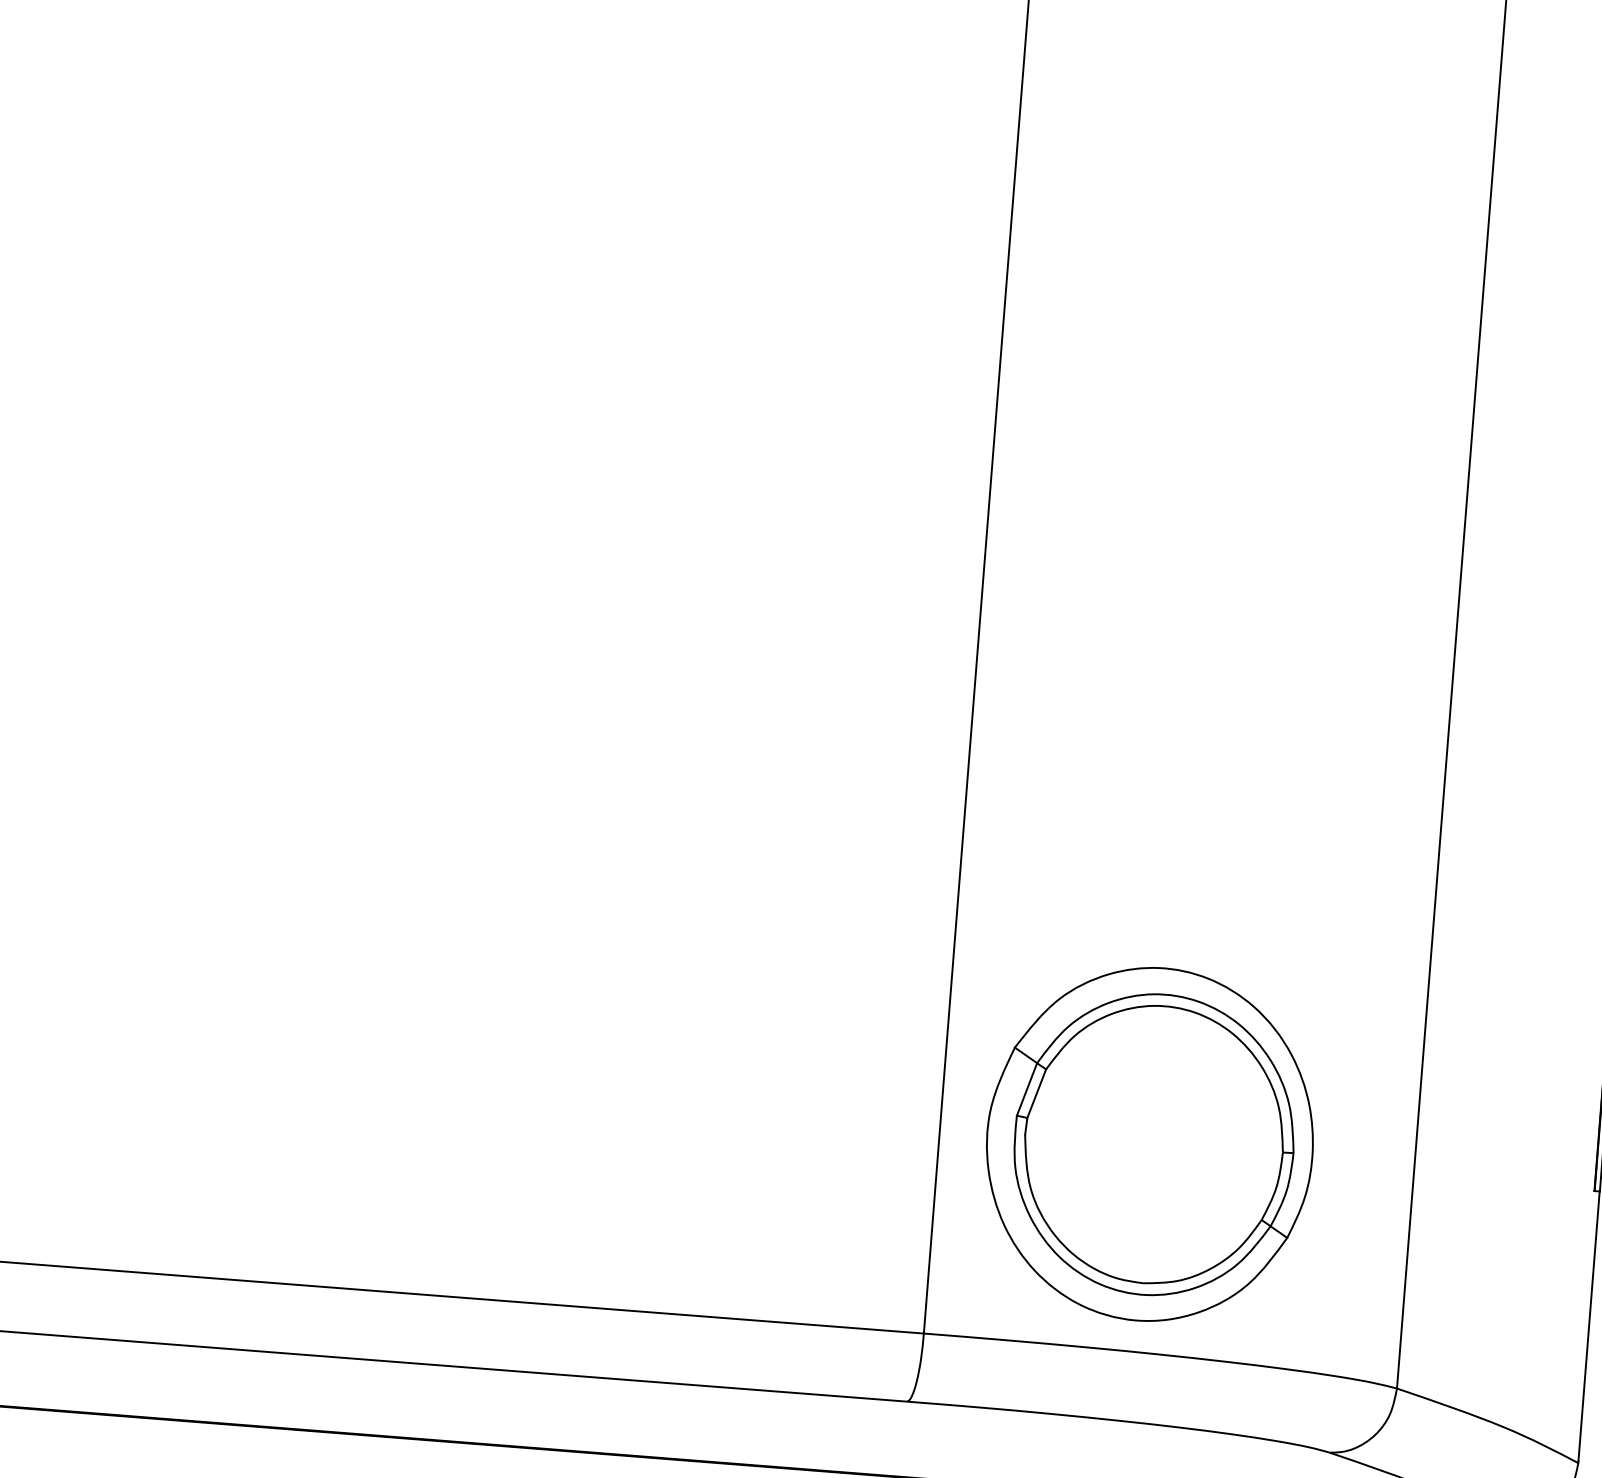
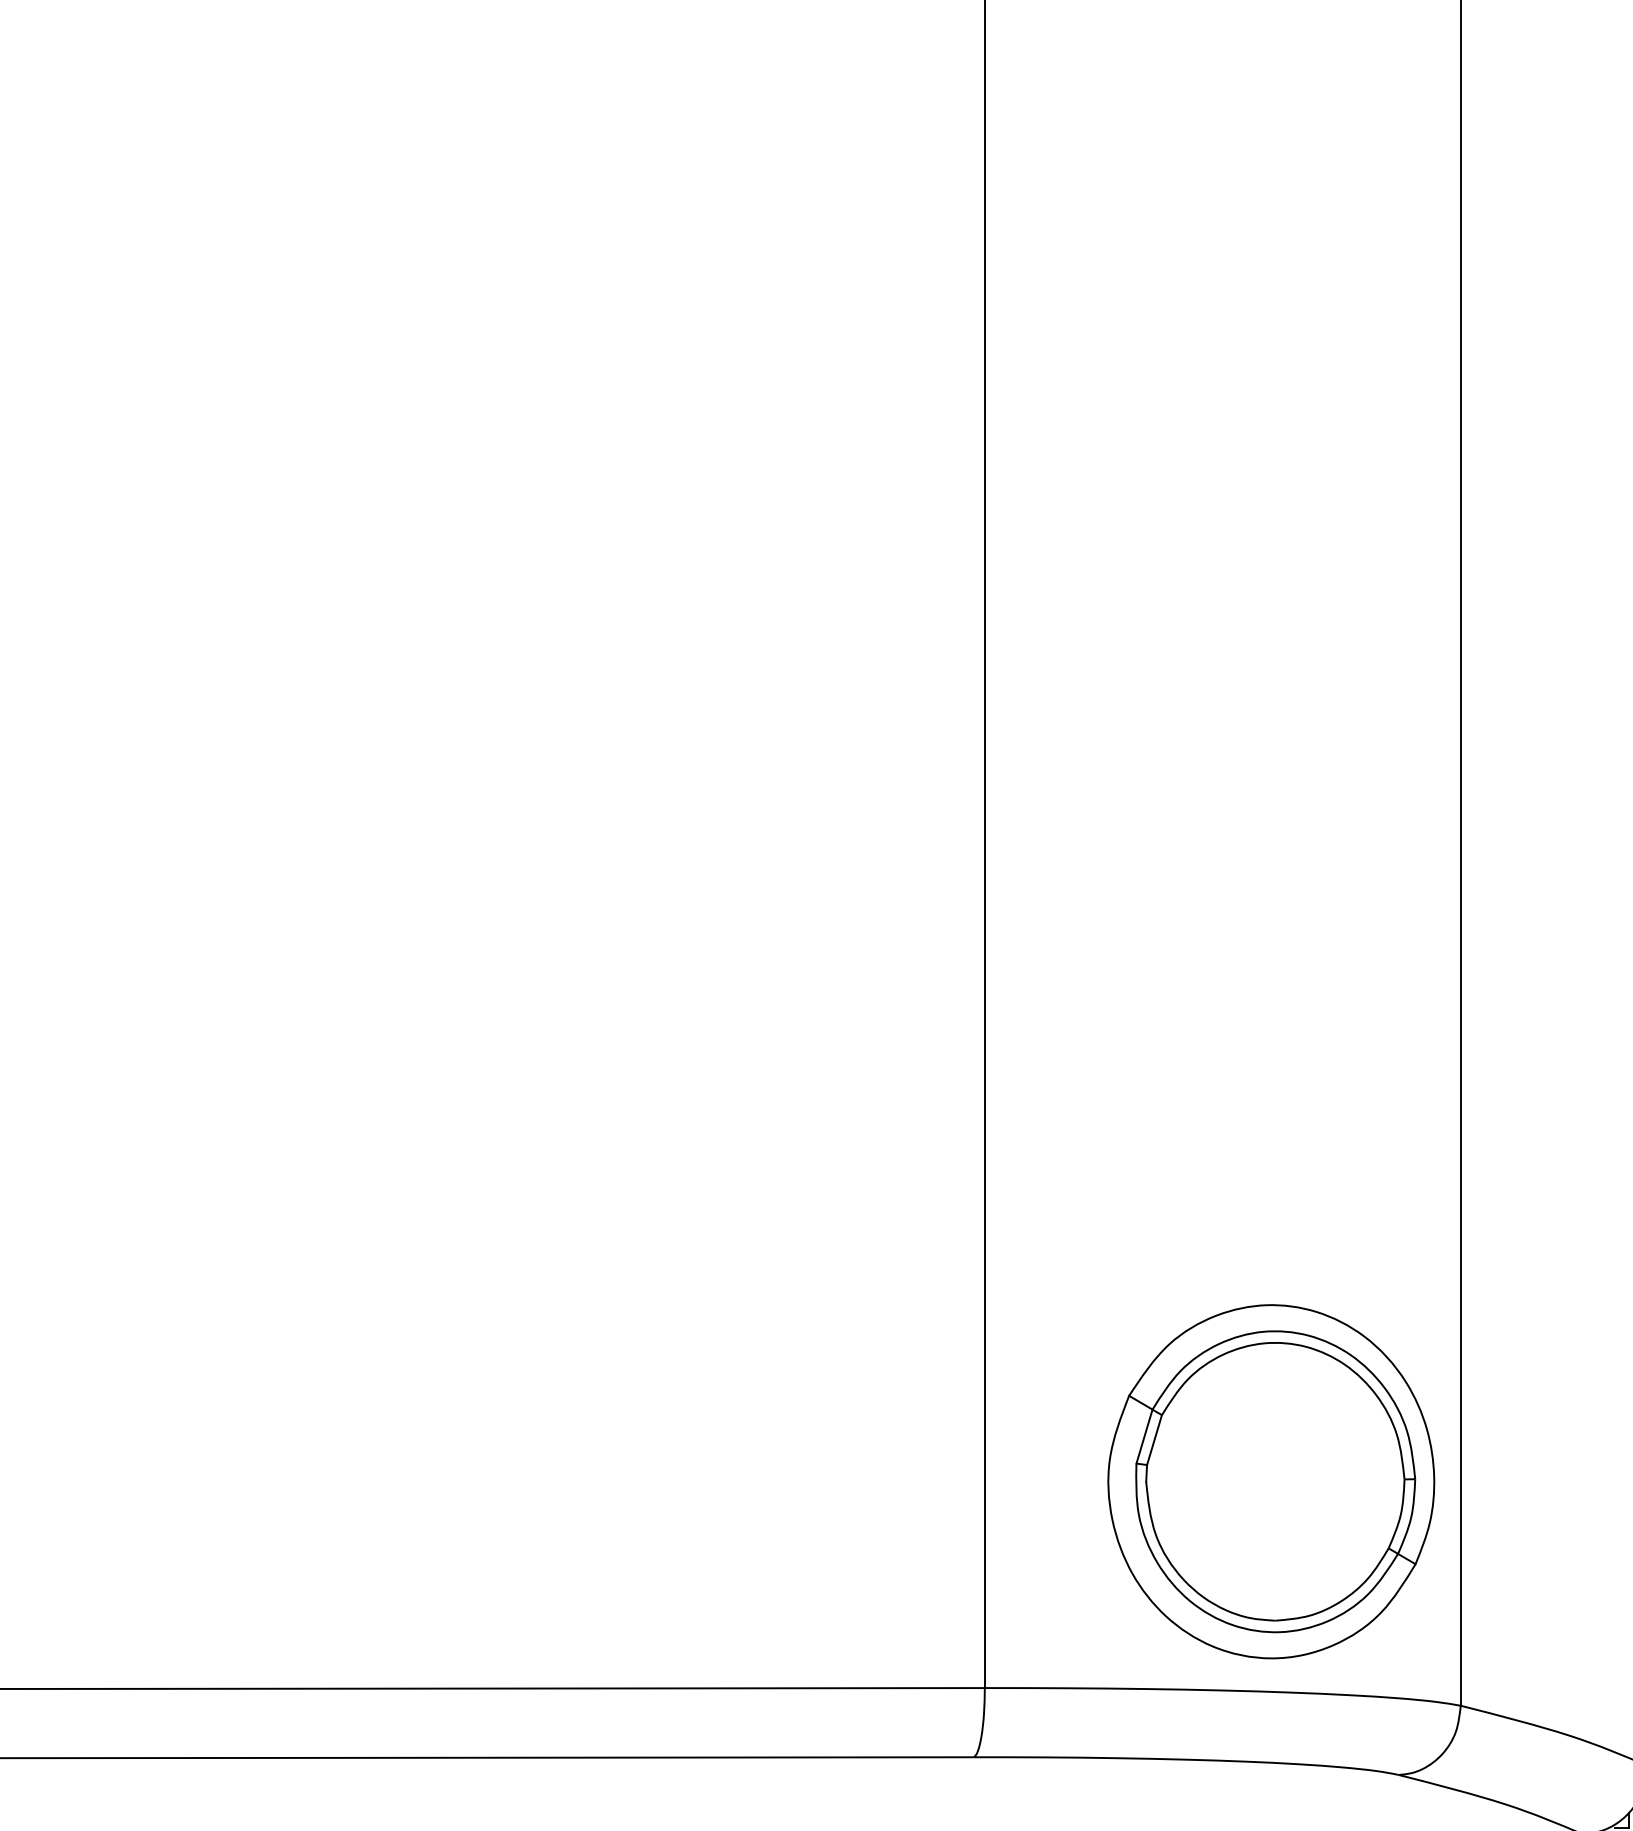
part: (1150, 1144) -> (1271, 1481), moved

